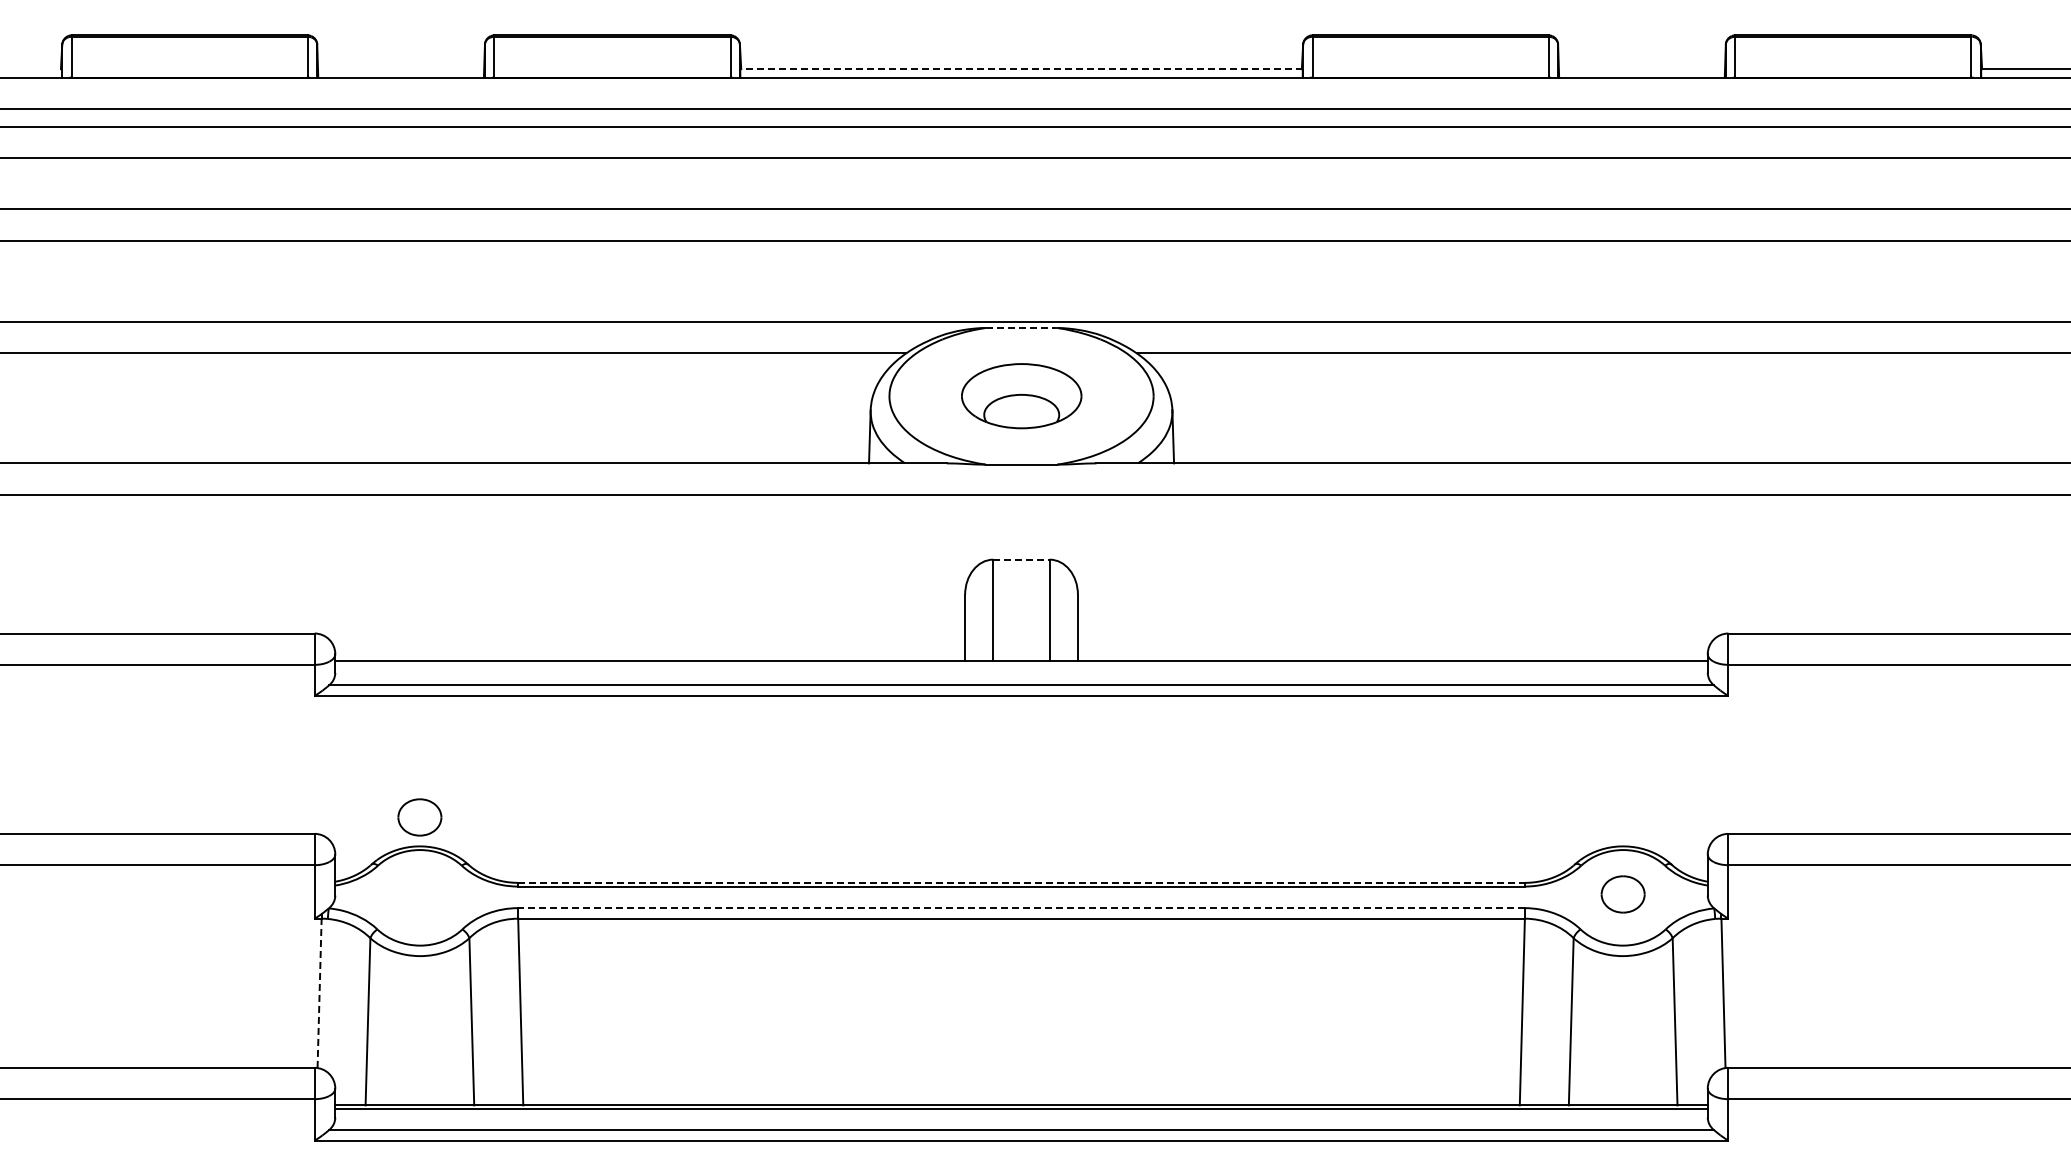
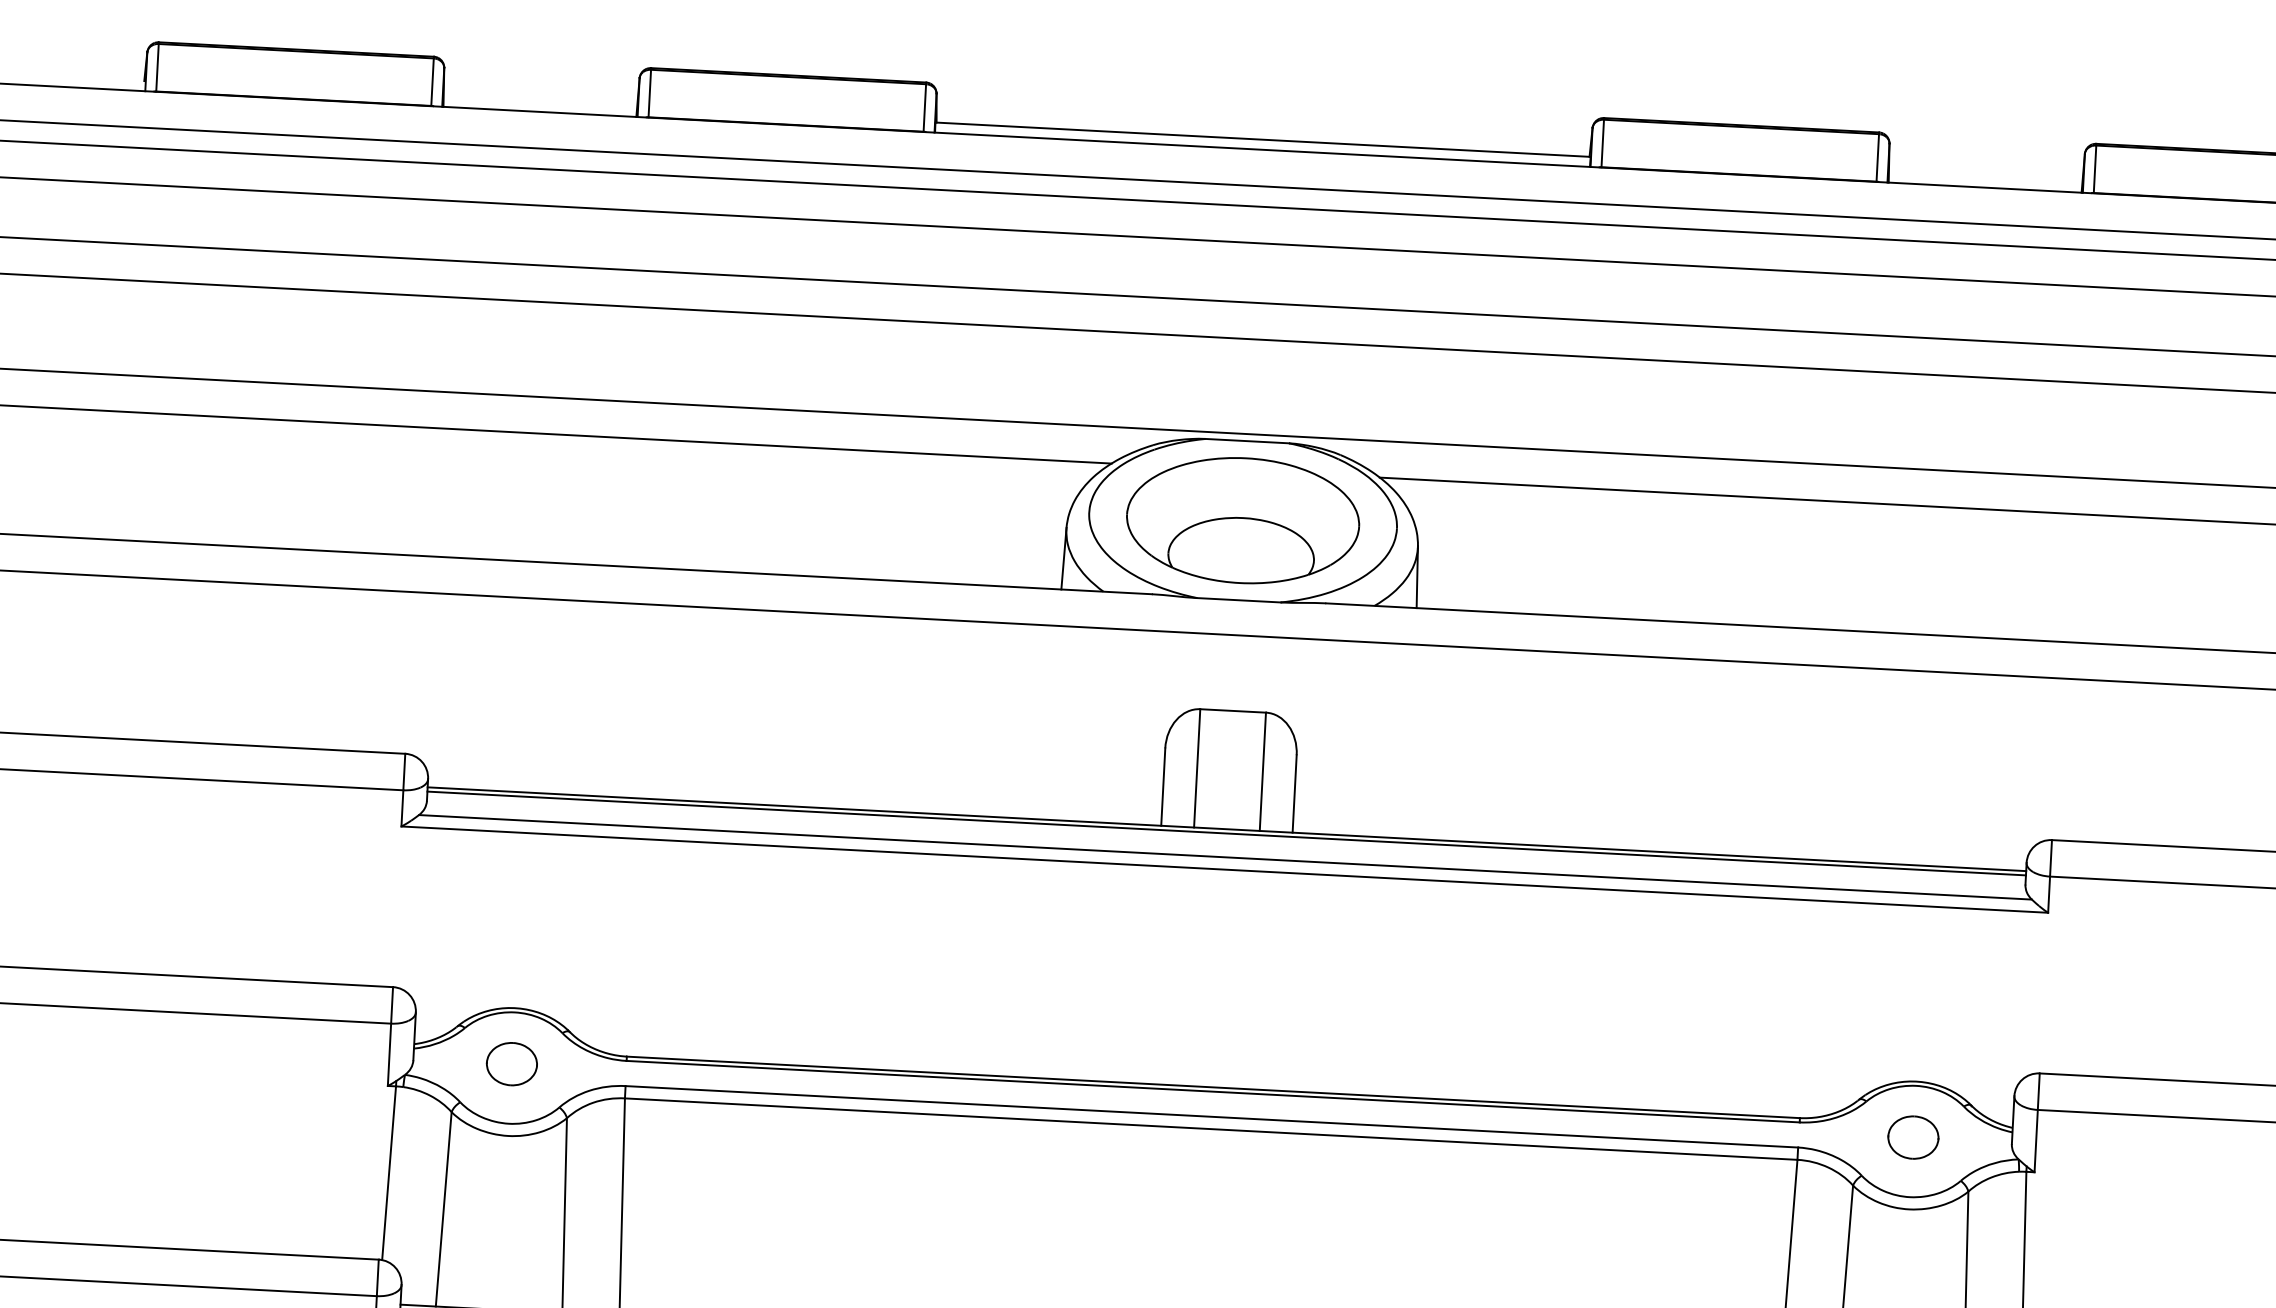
line: (1021, 69) -> (1263, 140), dashed -> solid
line: (1021, 328) -> (1247, 441), dashed -> solid
part: (1021, 395) -> (1243, 519), size x1.67
line: (1022, 559) -> (1234, 710), dashed -> solid
line: (1021, 664) -> (1226, 833), added
part: (419, 817) -> (511, 1064), moved
line: (1021, 882) -> (1213, 1086), dashed -> solid
line: (1021, 908) -> (1211, 1117), dashed -> solid
line: (319, 993) -> (388, 1173), dashed -> solid

